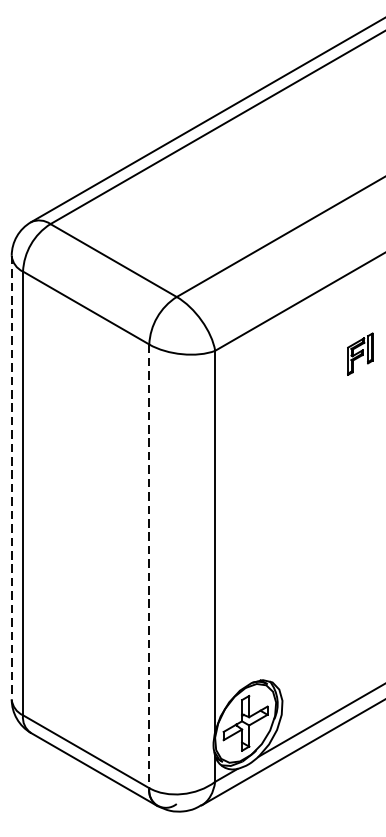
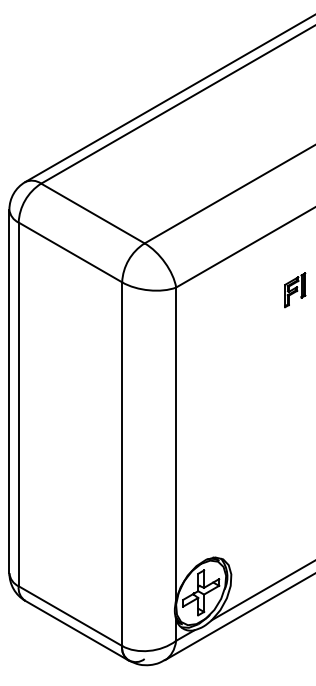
line: (11, 477) -> (9, 391), dashed -> solid
line: (149, 566) -> (122, 464), dashed -> solid

